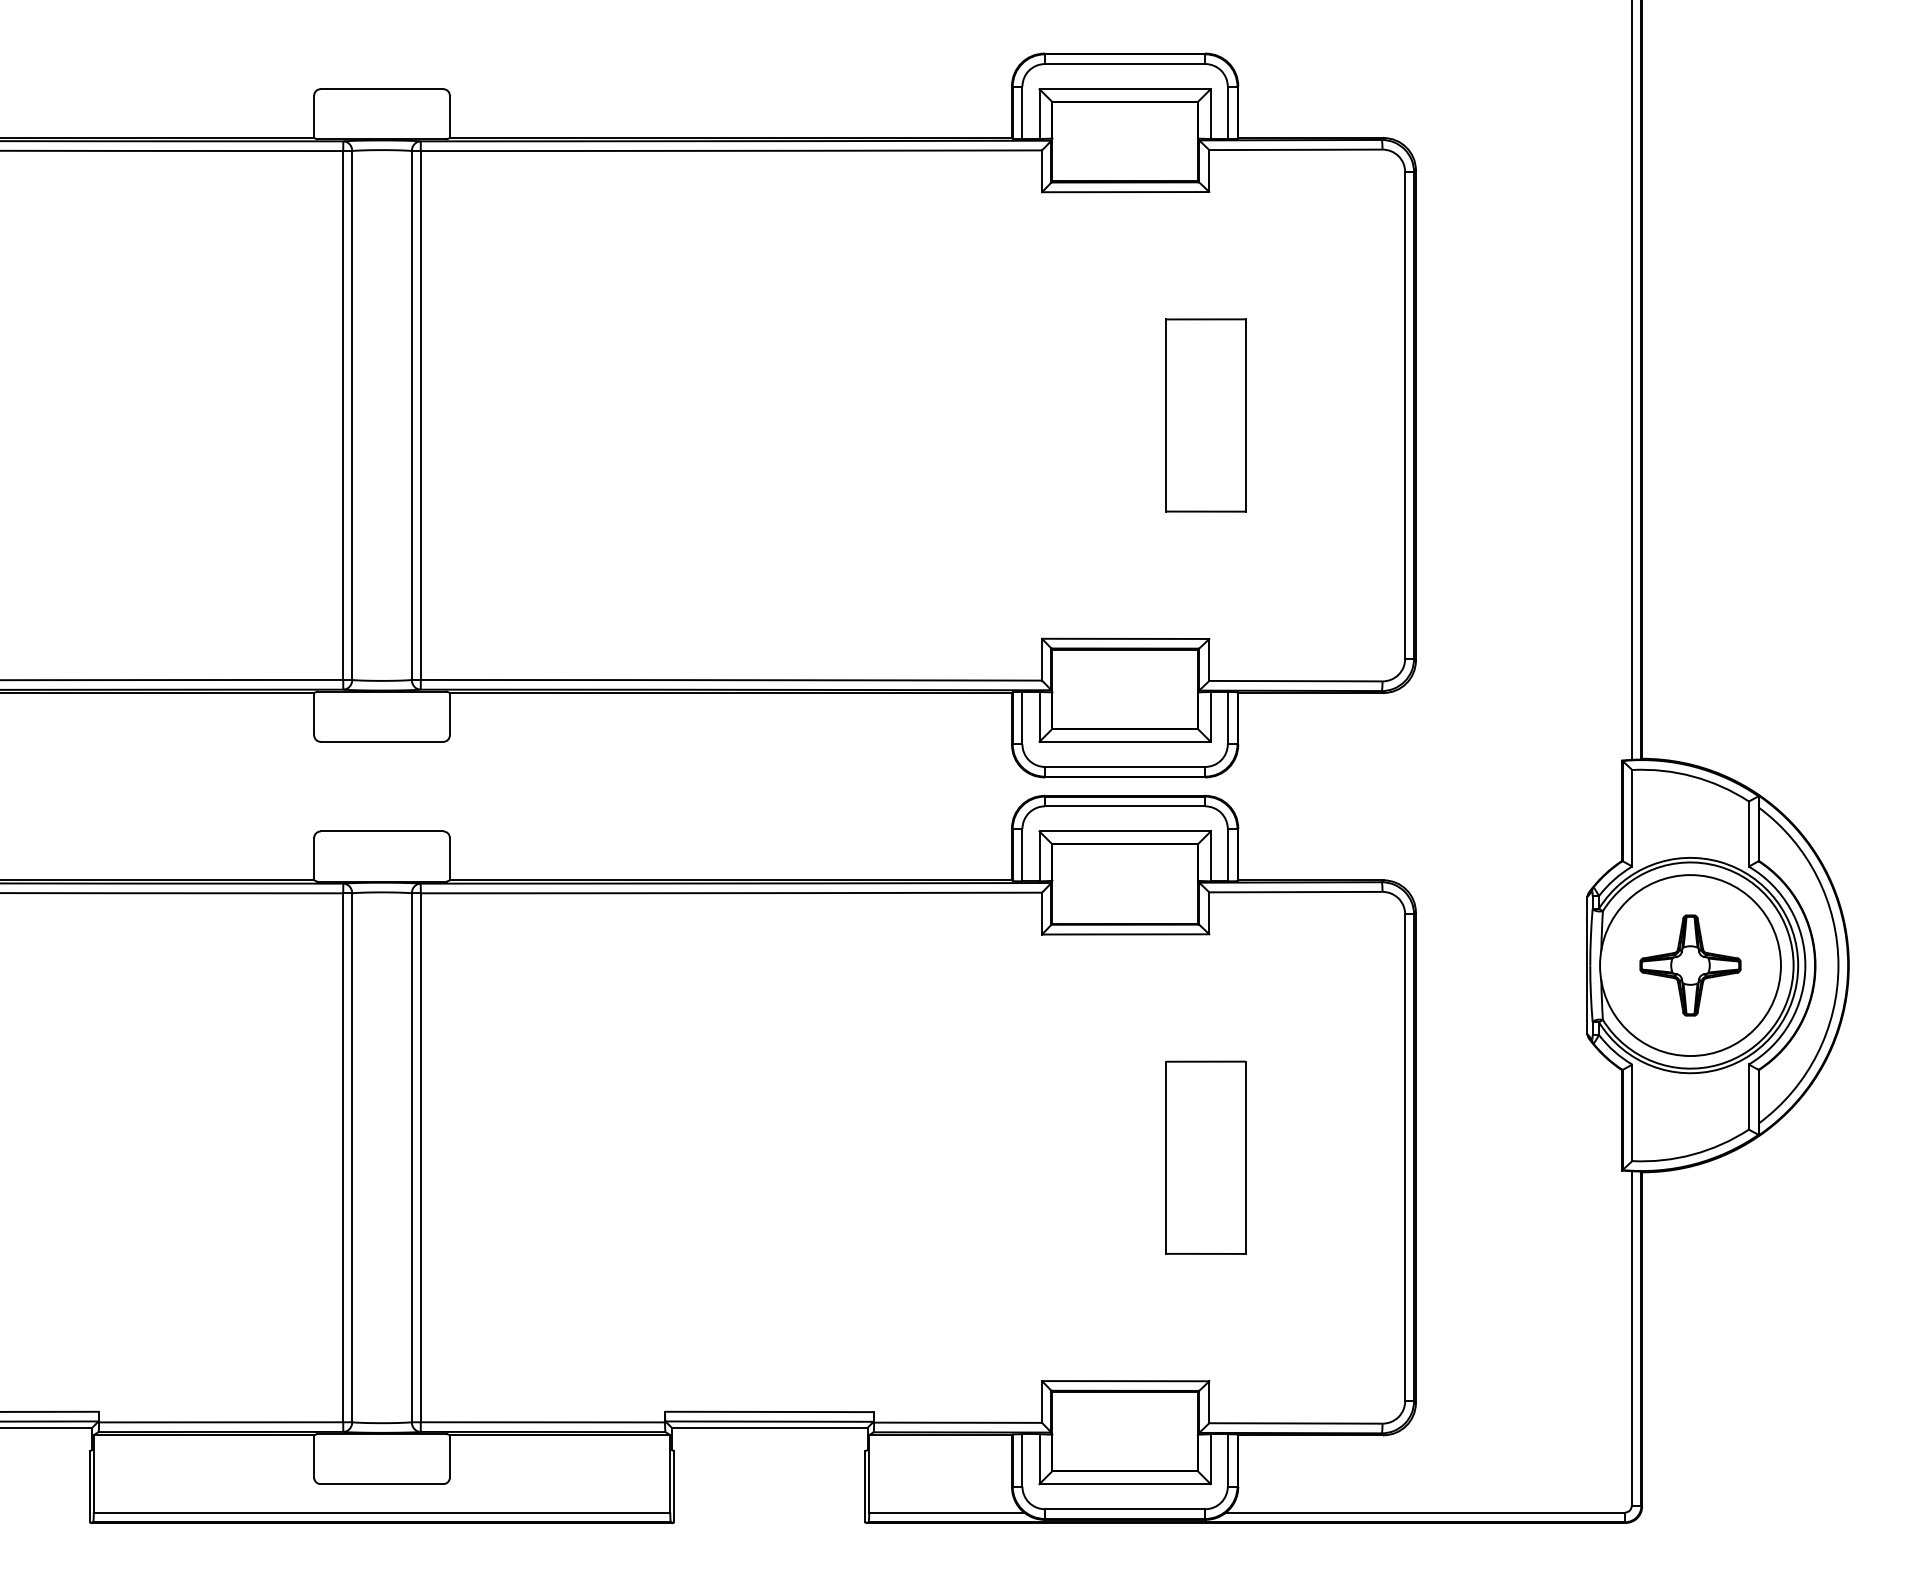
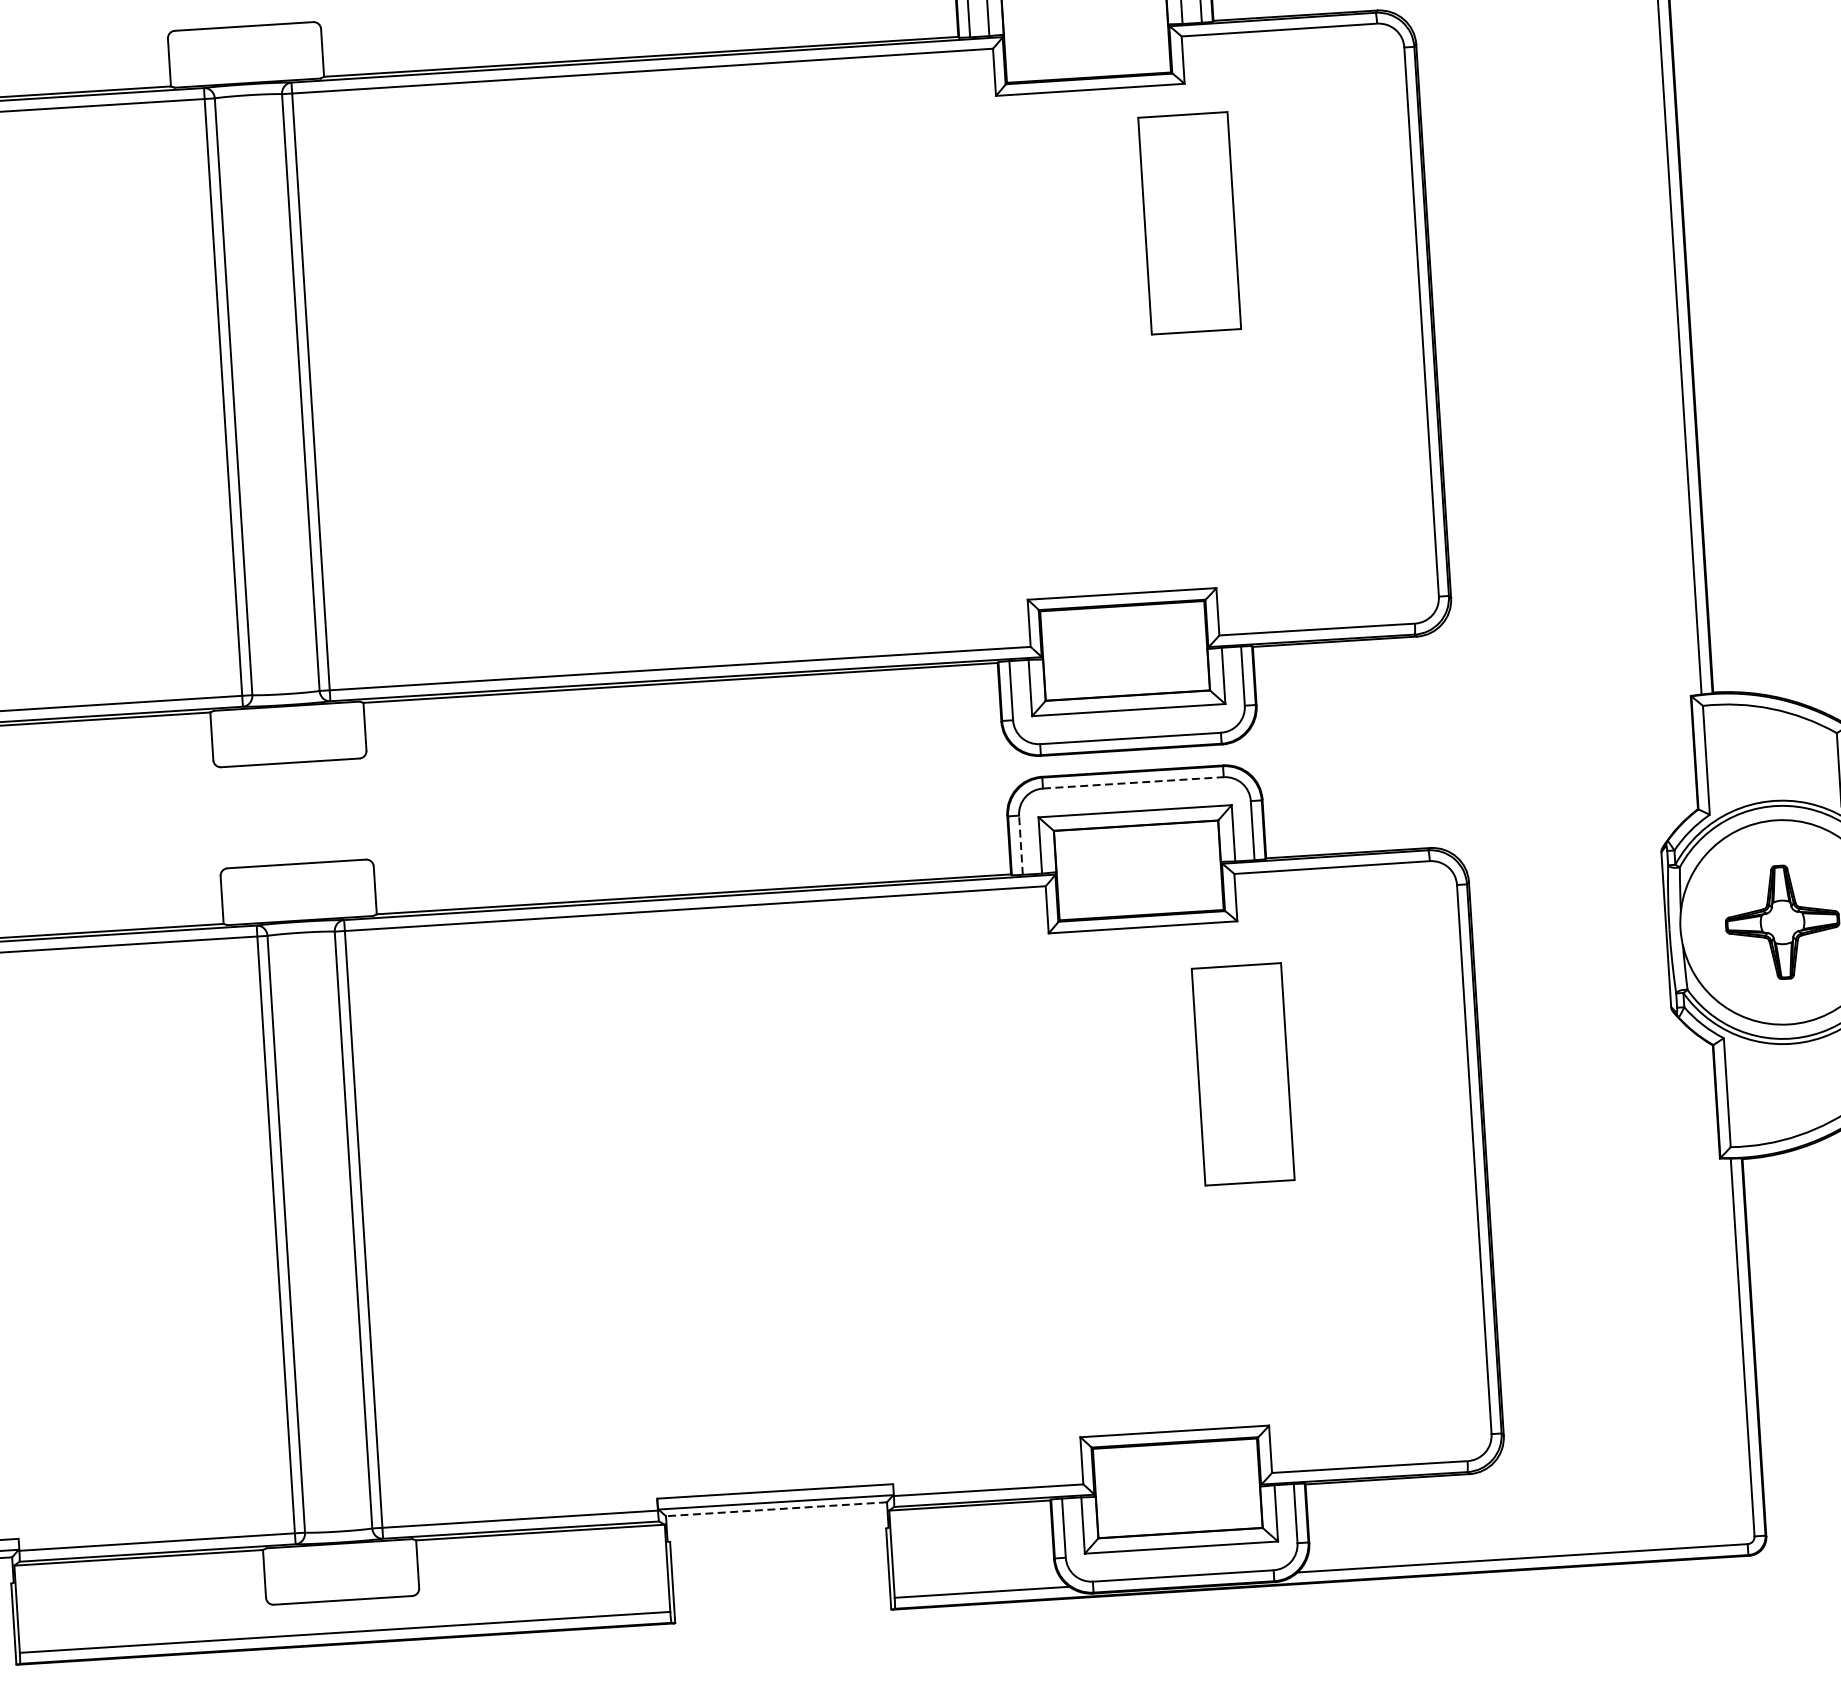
part: (1205, 415) -> (1189, 223), moved
line: (1125, 806) -> (1133, 783), solid -> dashed
line: (1022, 854) -> (1020, 844), solid -> dashed
part: (1205, 1157) -> (1242, 1074), moved
line: (769, 1427) -> (776, 1508), solid -> dashed

